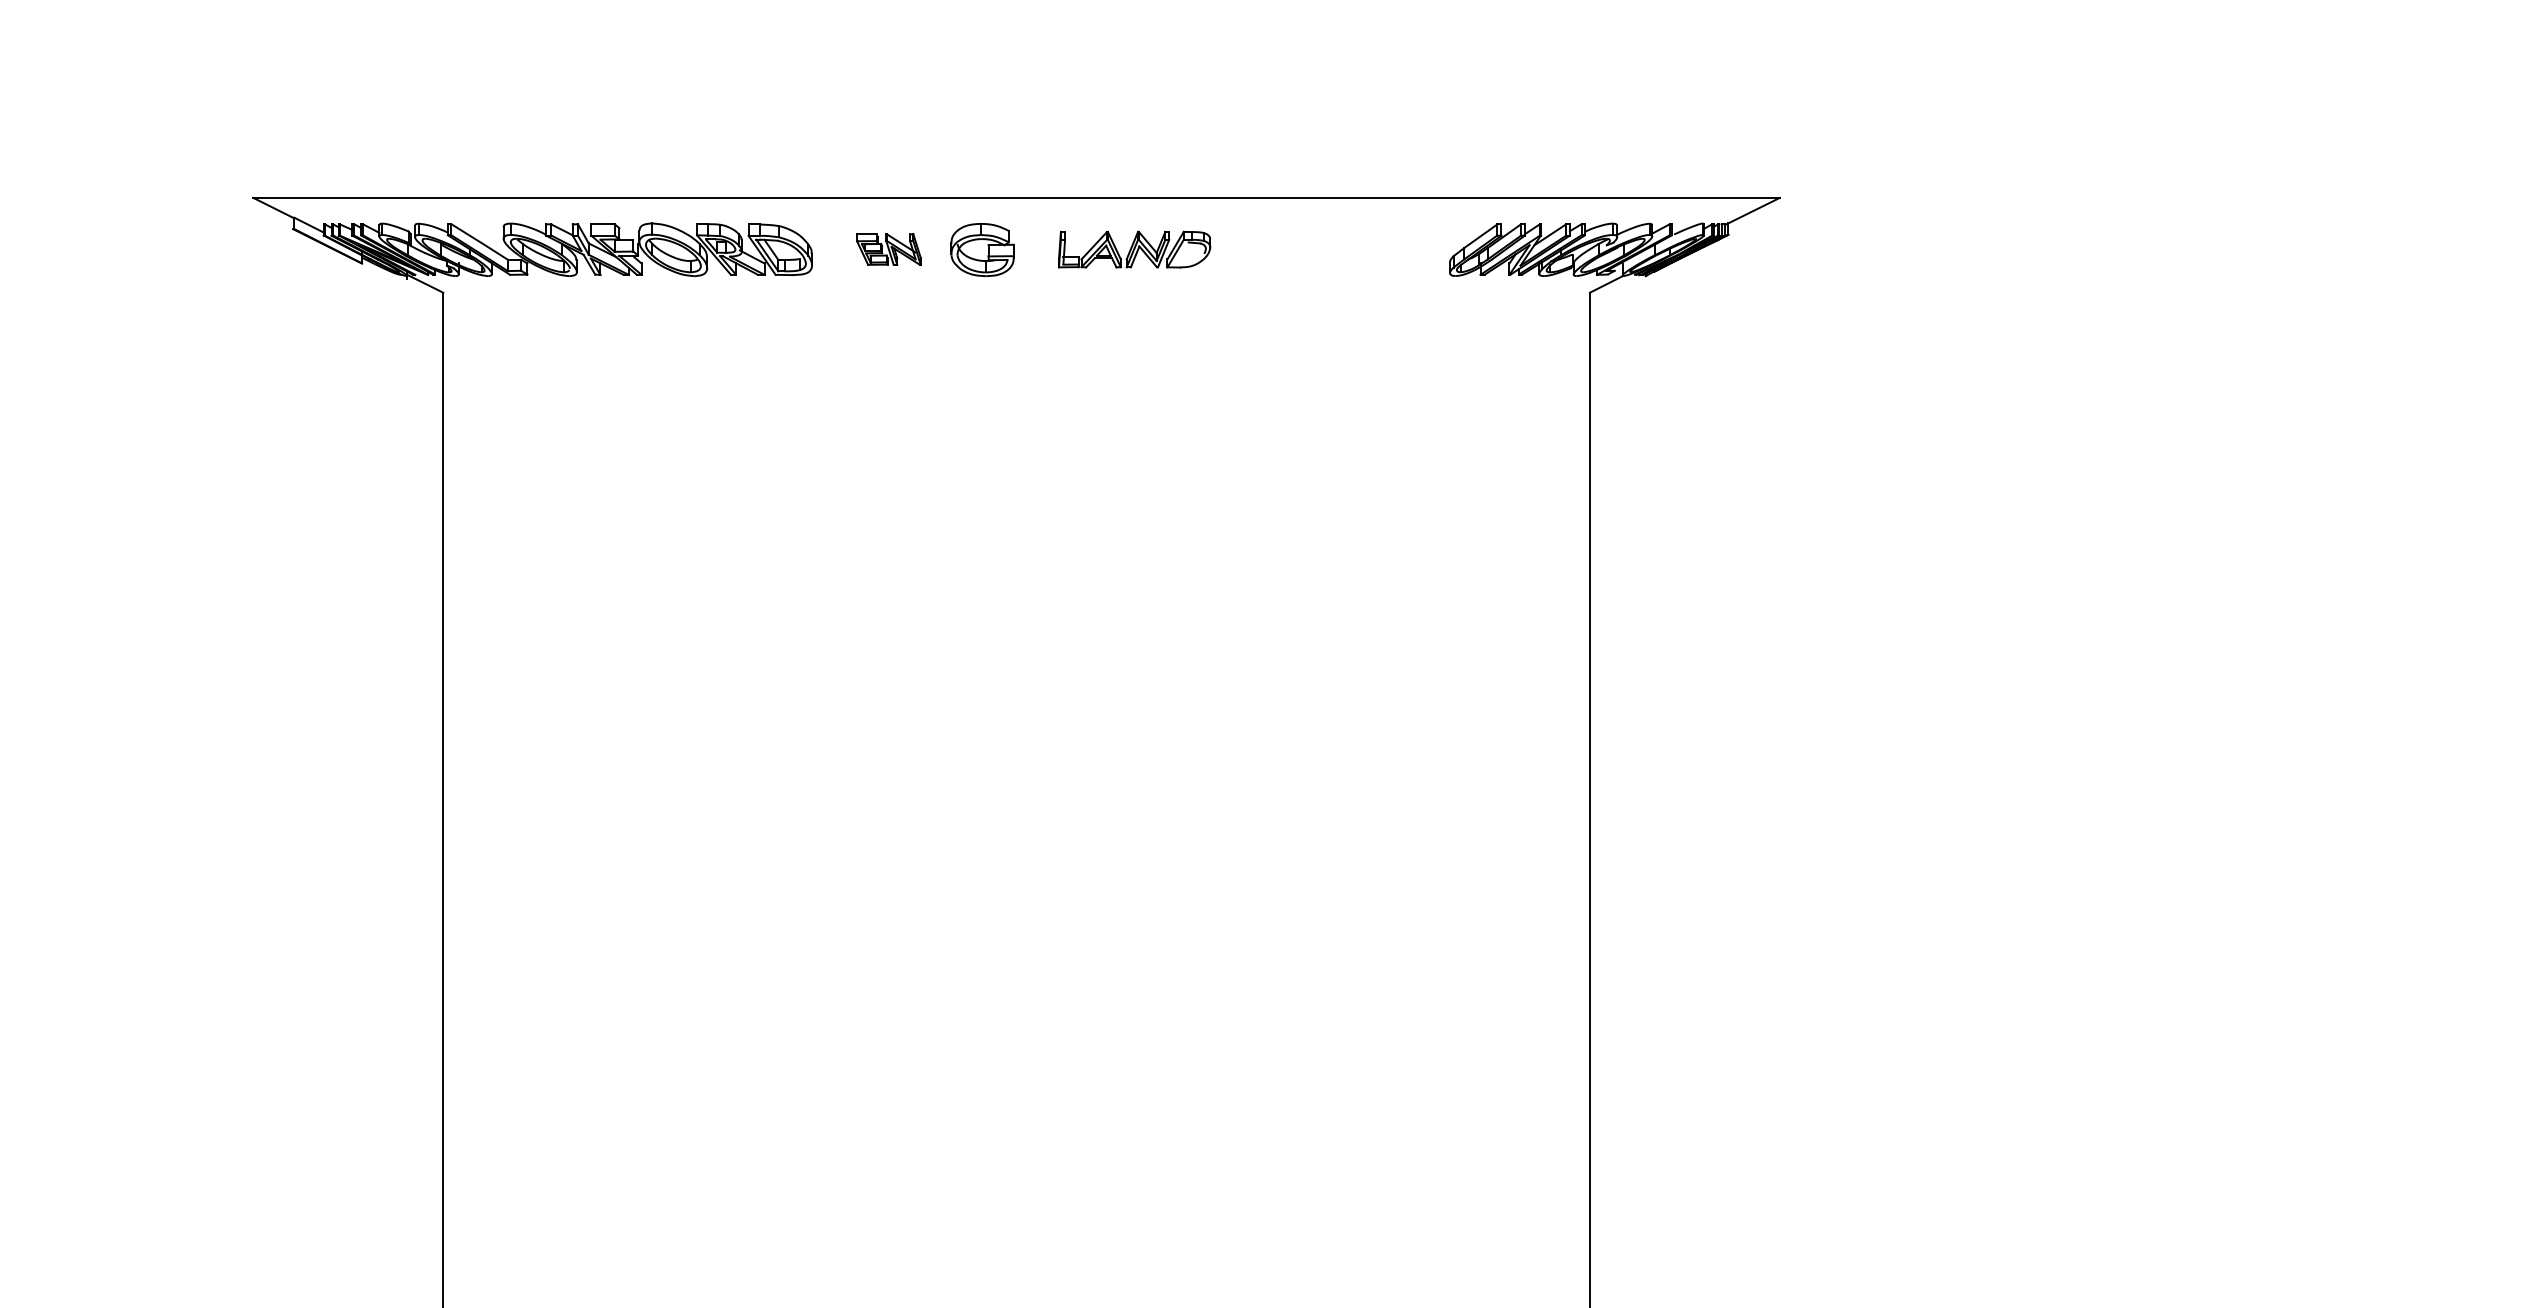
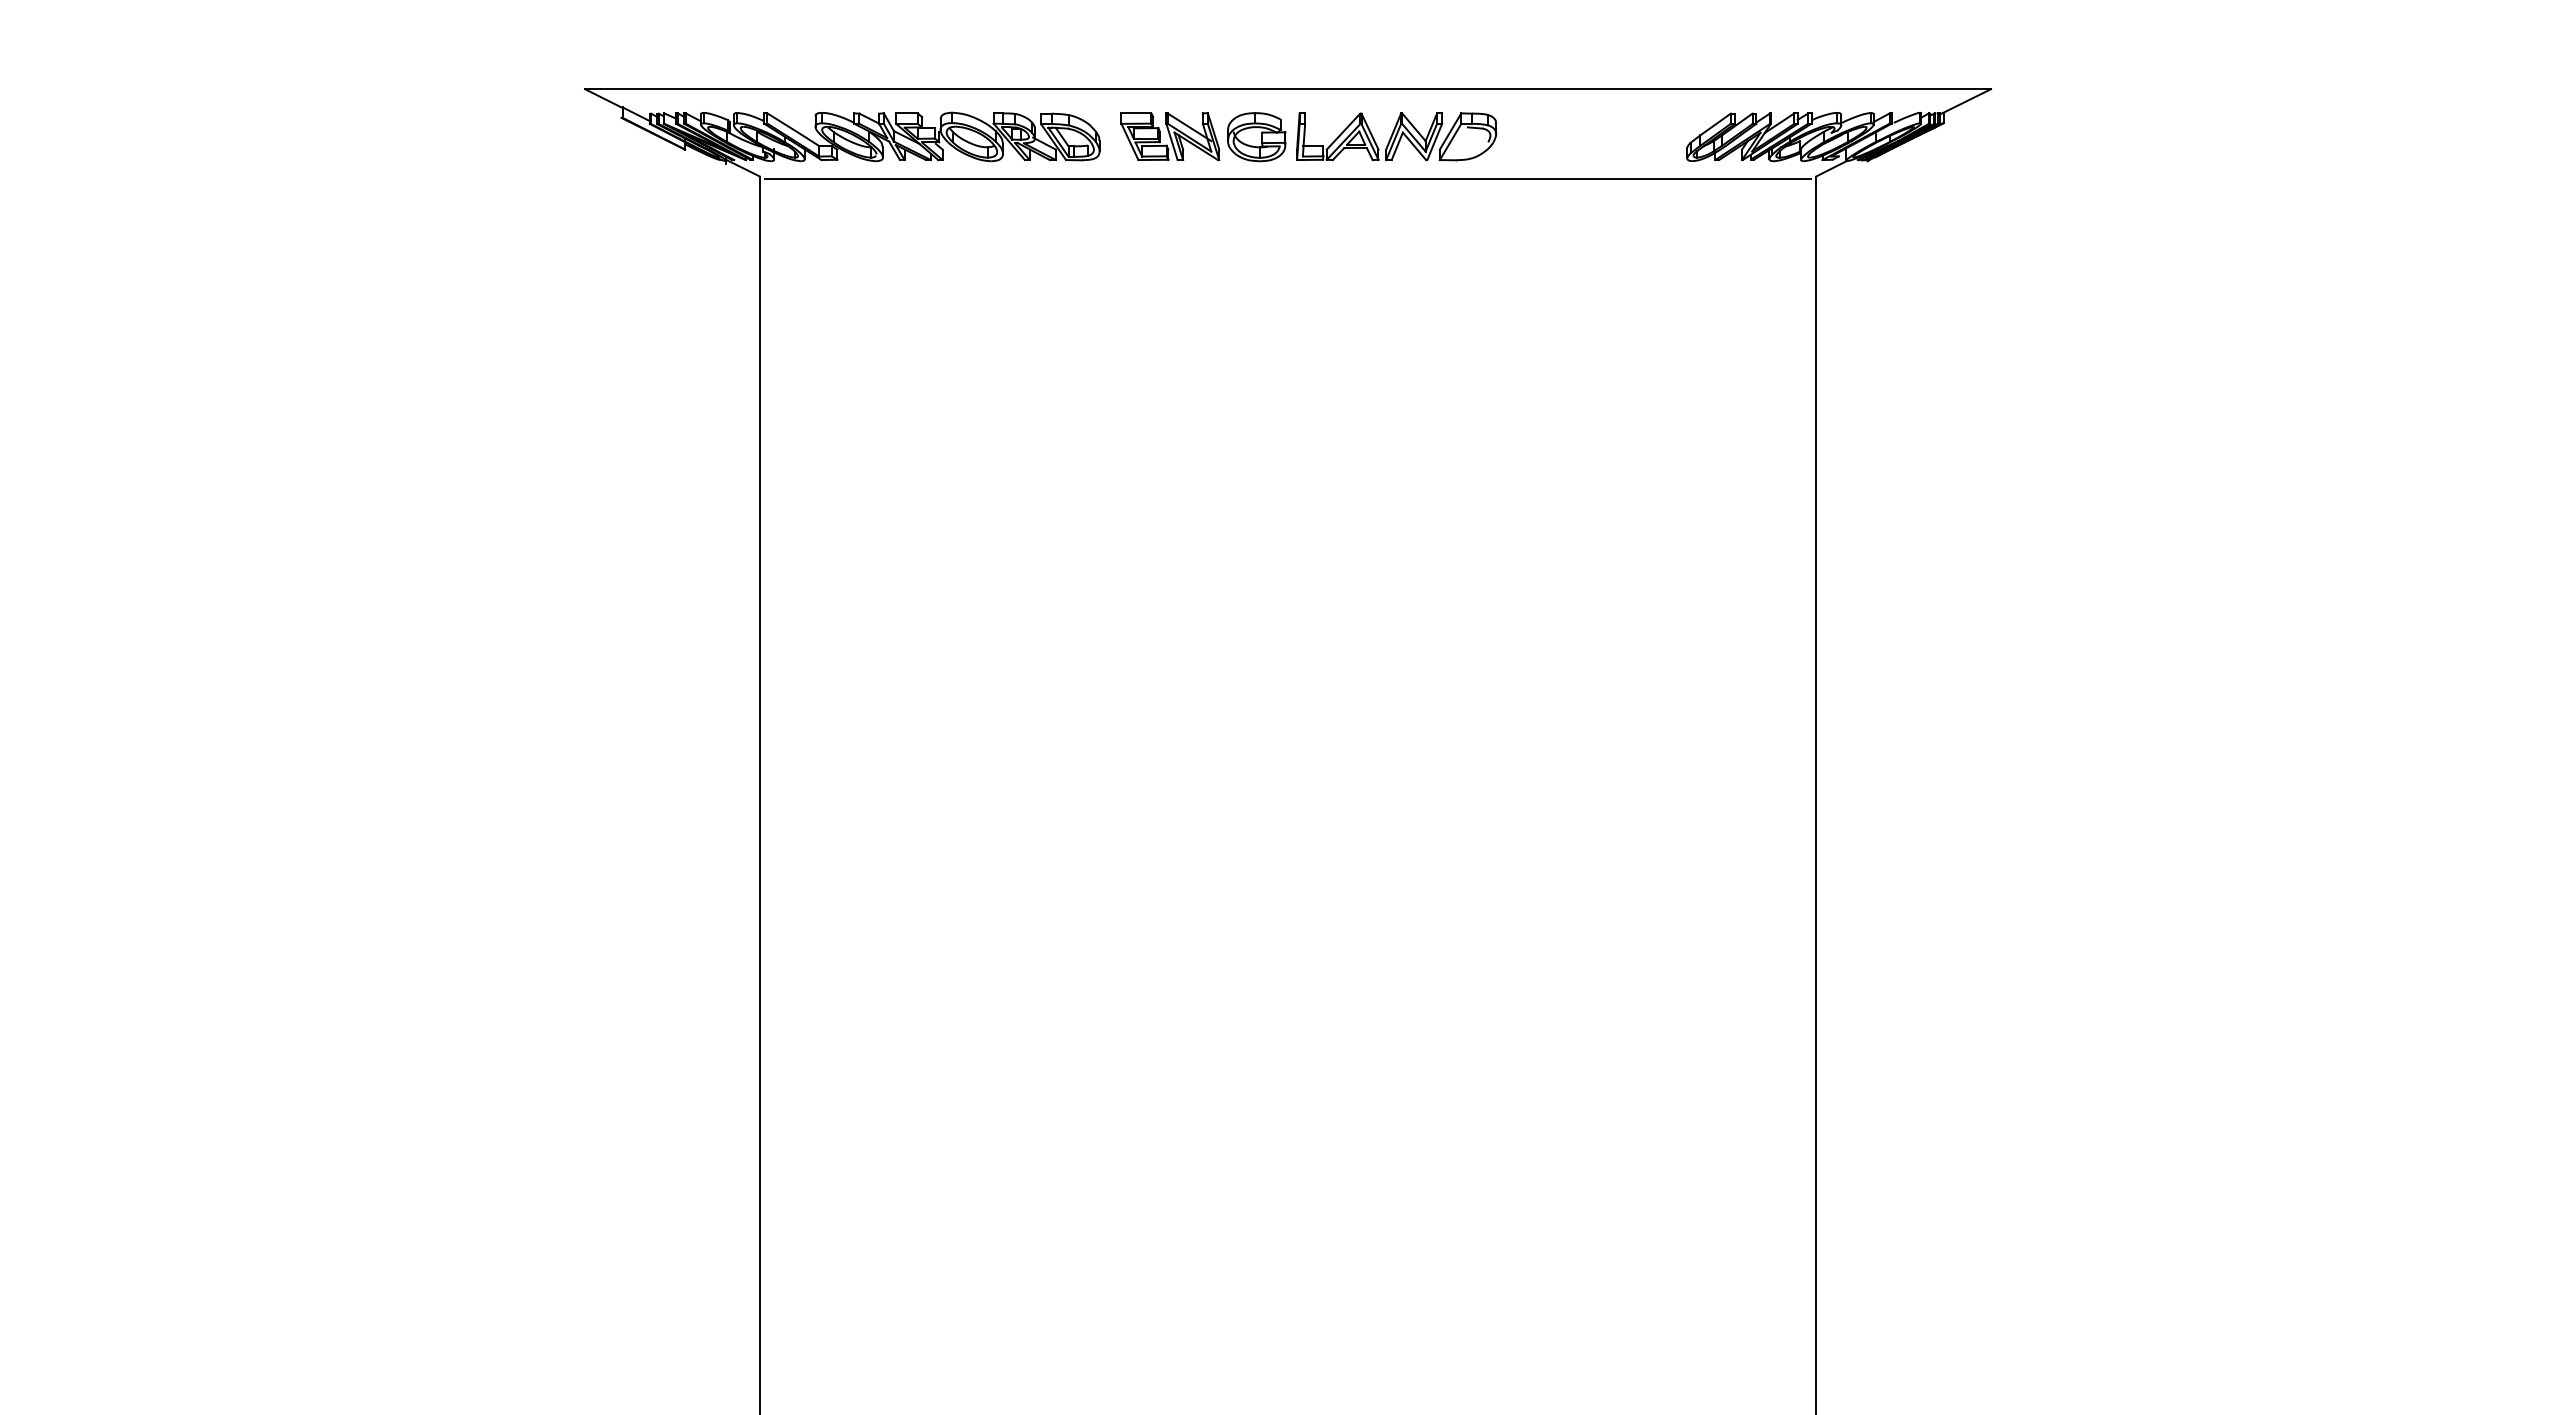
part: (889, 249) -> (1170, 136), size x1.67
part: (1134, 249) -> (1396, 136), size x1.43
line: (1016, 295) -> (1287, 179), added

